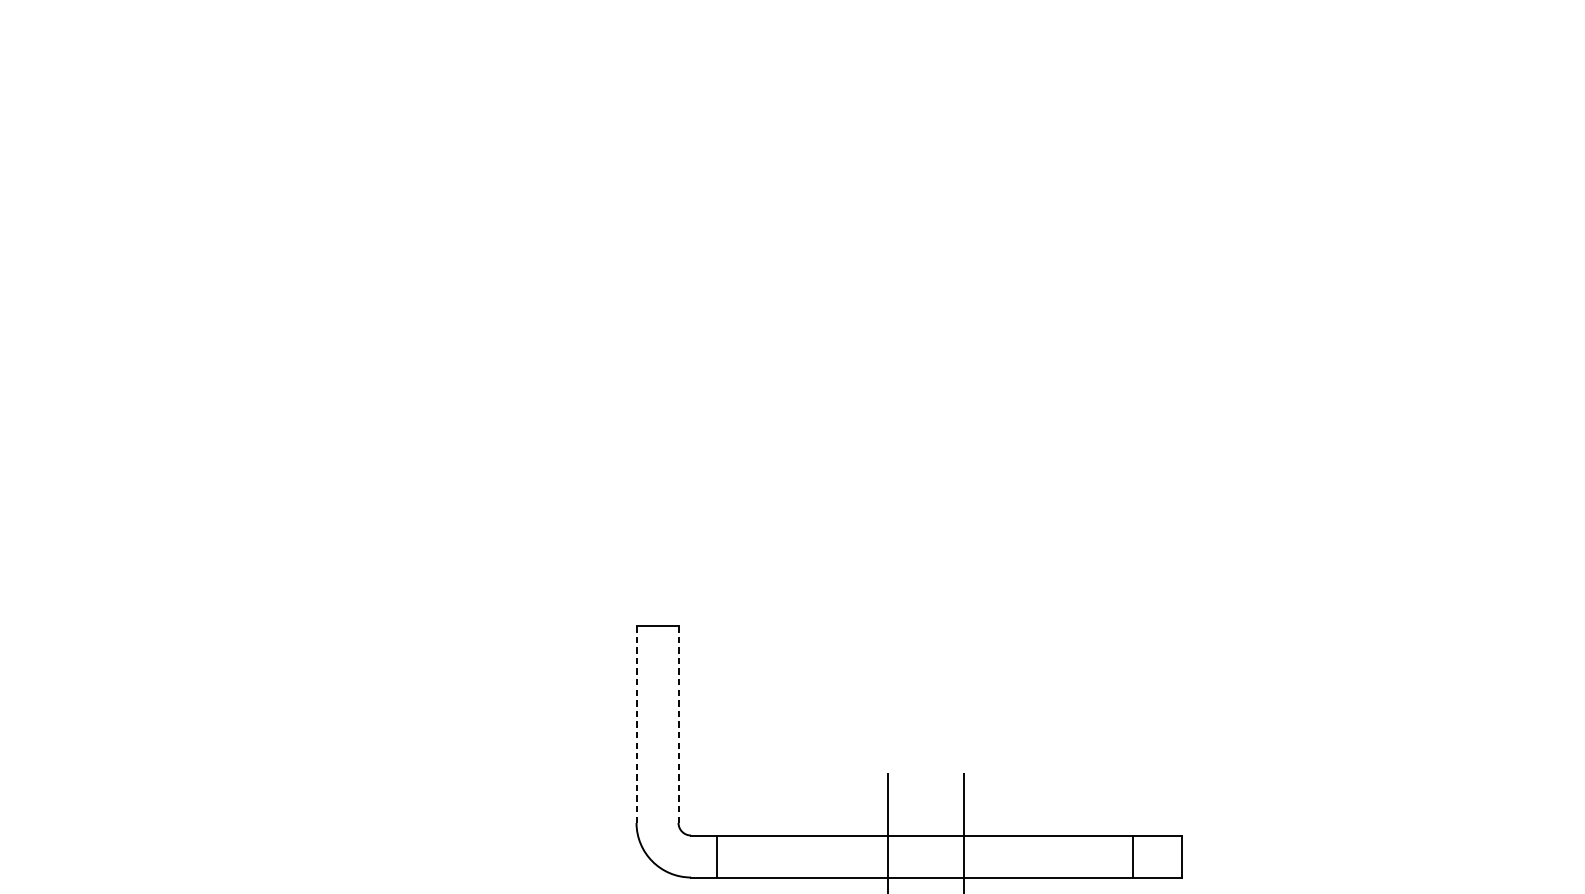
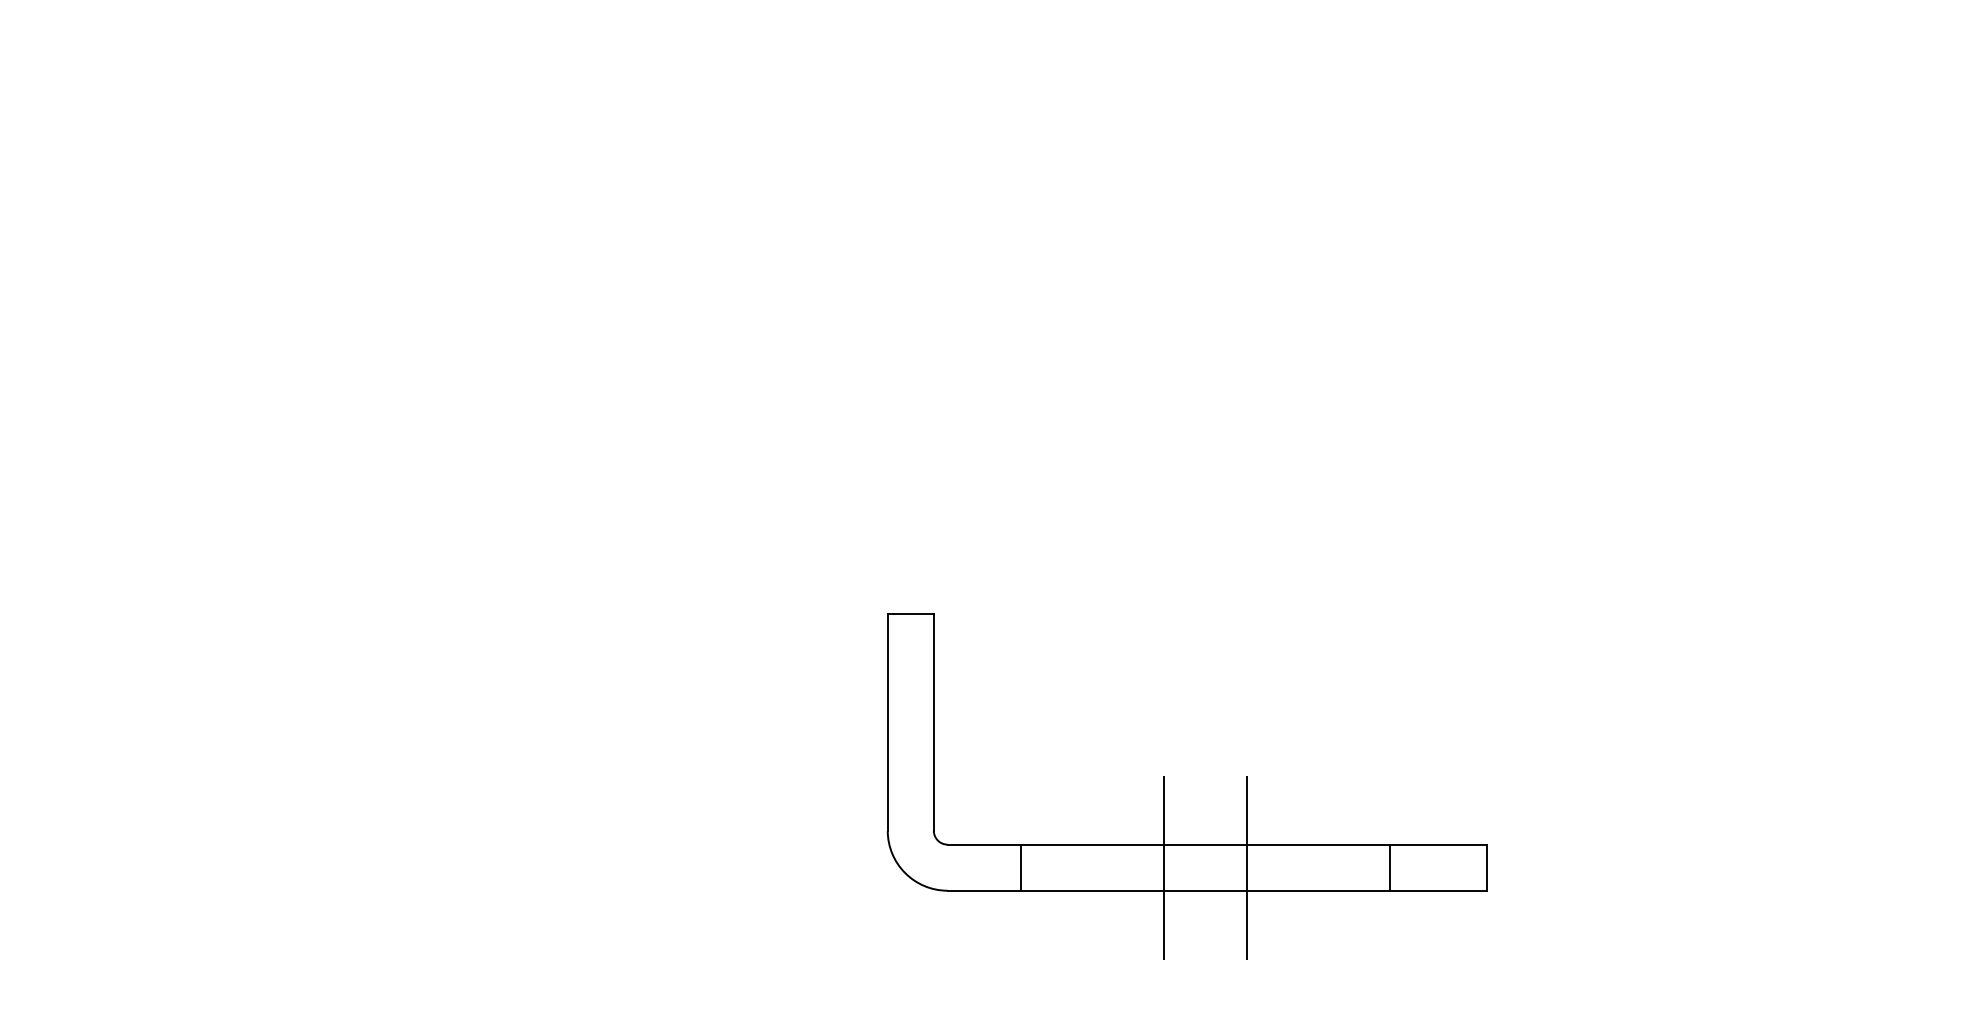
line: (636, 723) -> (887, 721), dashed -> solid
line: (678, 723) -> (933, 721), dashed -> solid
line: (717, 856) -> (1021, 867), moved
line: (1133, 856) -> (1390, 867), moved

